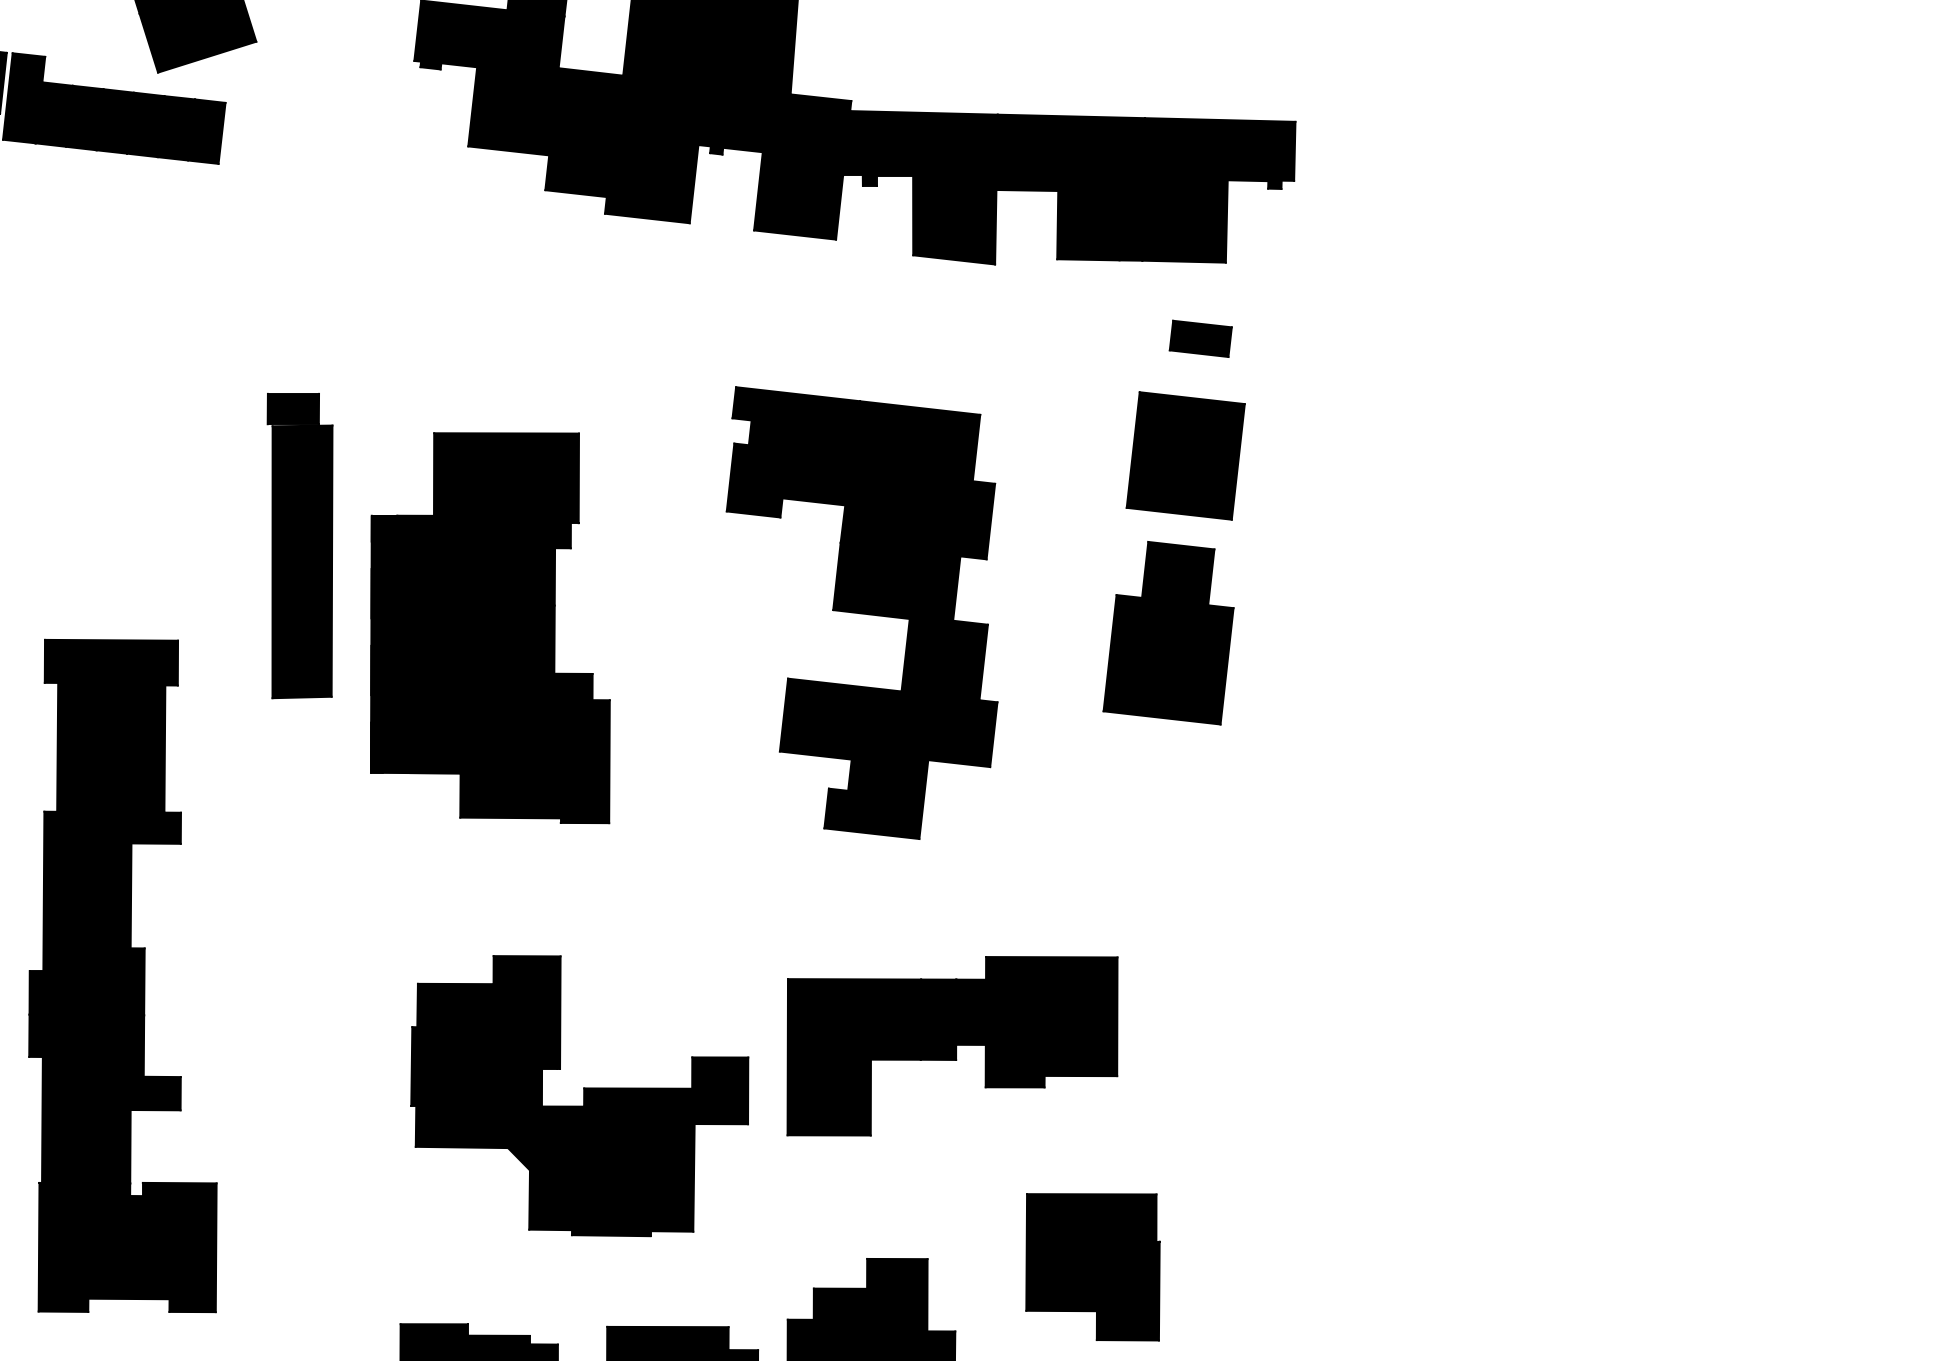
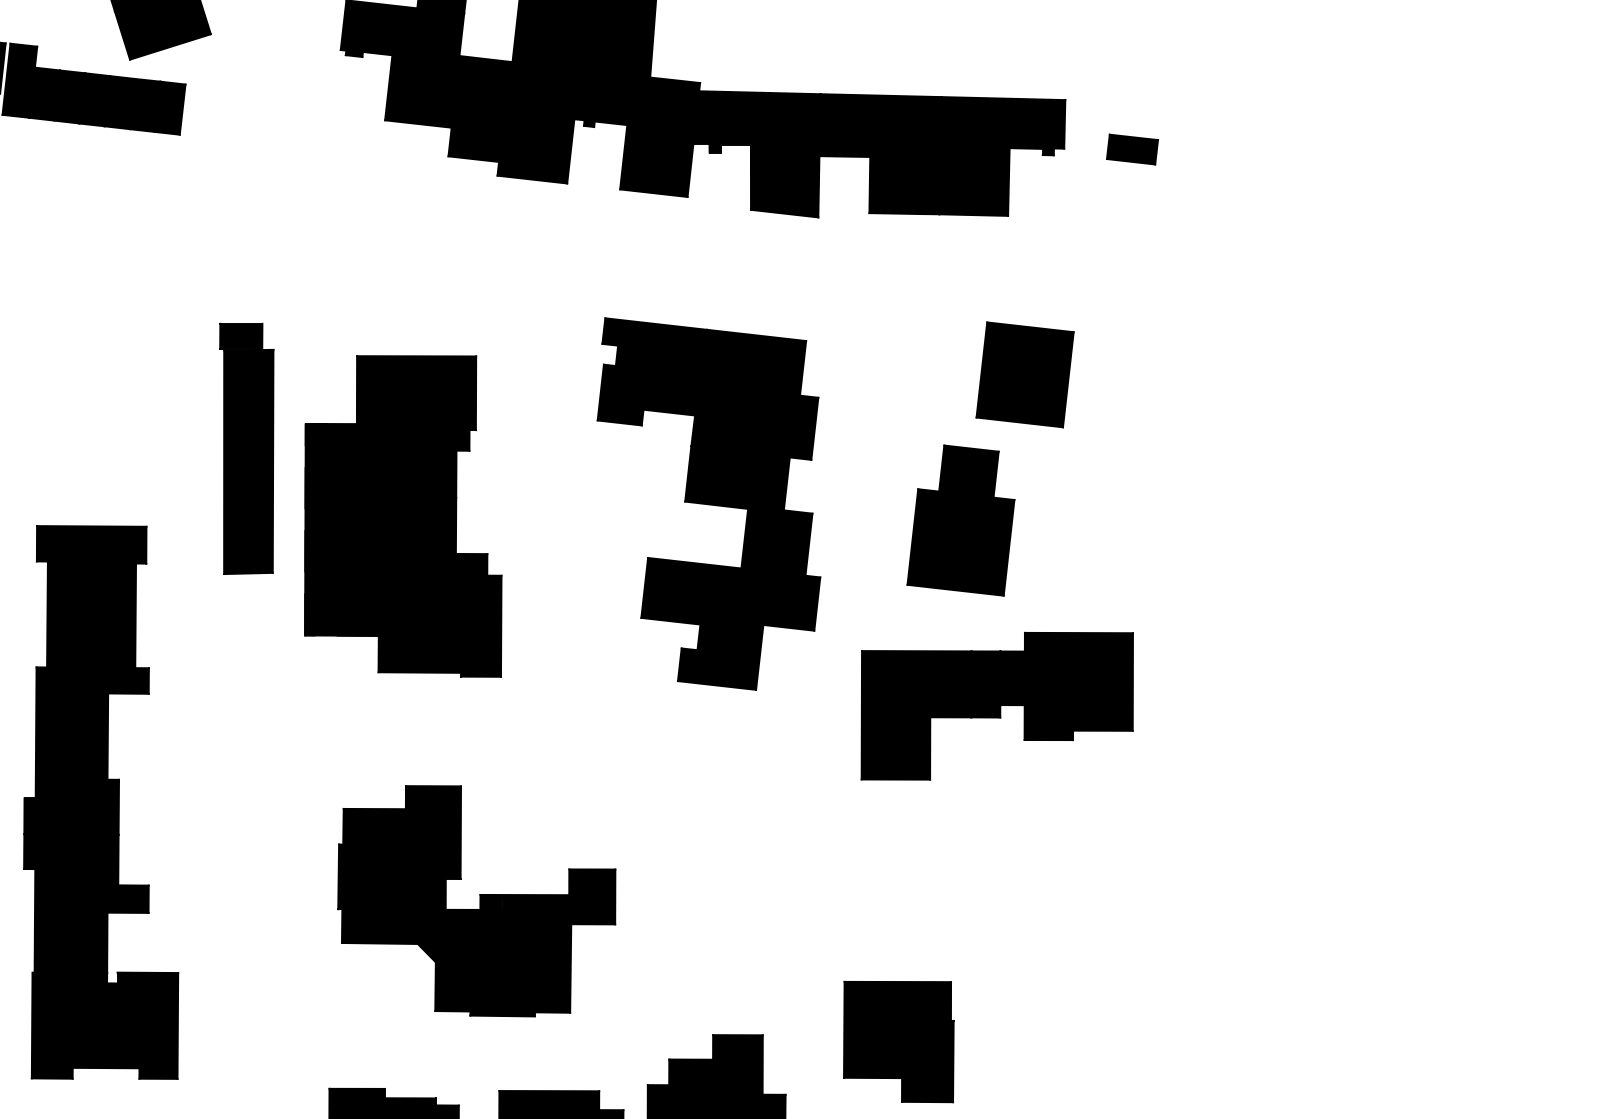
part: (1200, 338) -> (1132, 149), moved
part: (1185, 455) -> (1024, 374), moved
part: (951, 1045) -> (996, 705), moved

